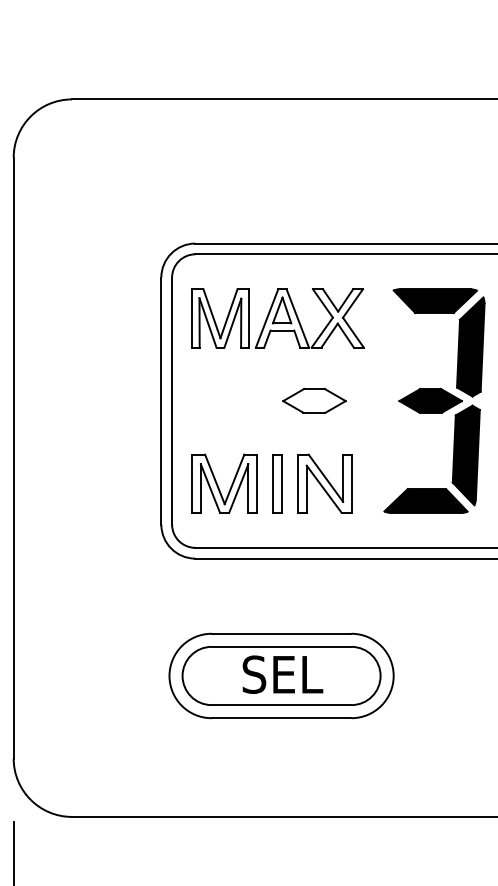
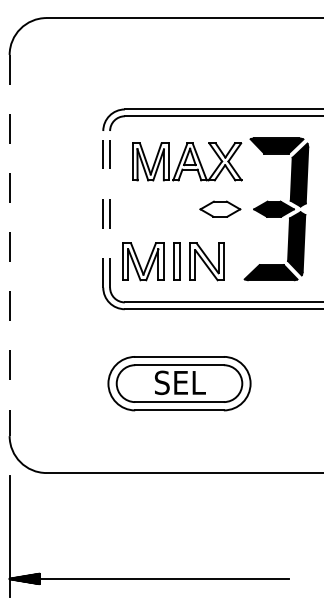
part: (278, 317) -> (187, 161), moved
line: (161, 399) -> (103, 208), solid -> dashed
line: (172, 399) -> (110, 208), solid -> dashed
part: (314, 399) -> (220, 208), moved
line: (13, 458) -> (9, 245), solid -> dashed

